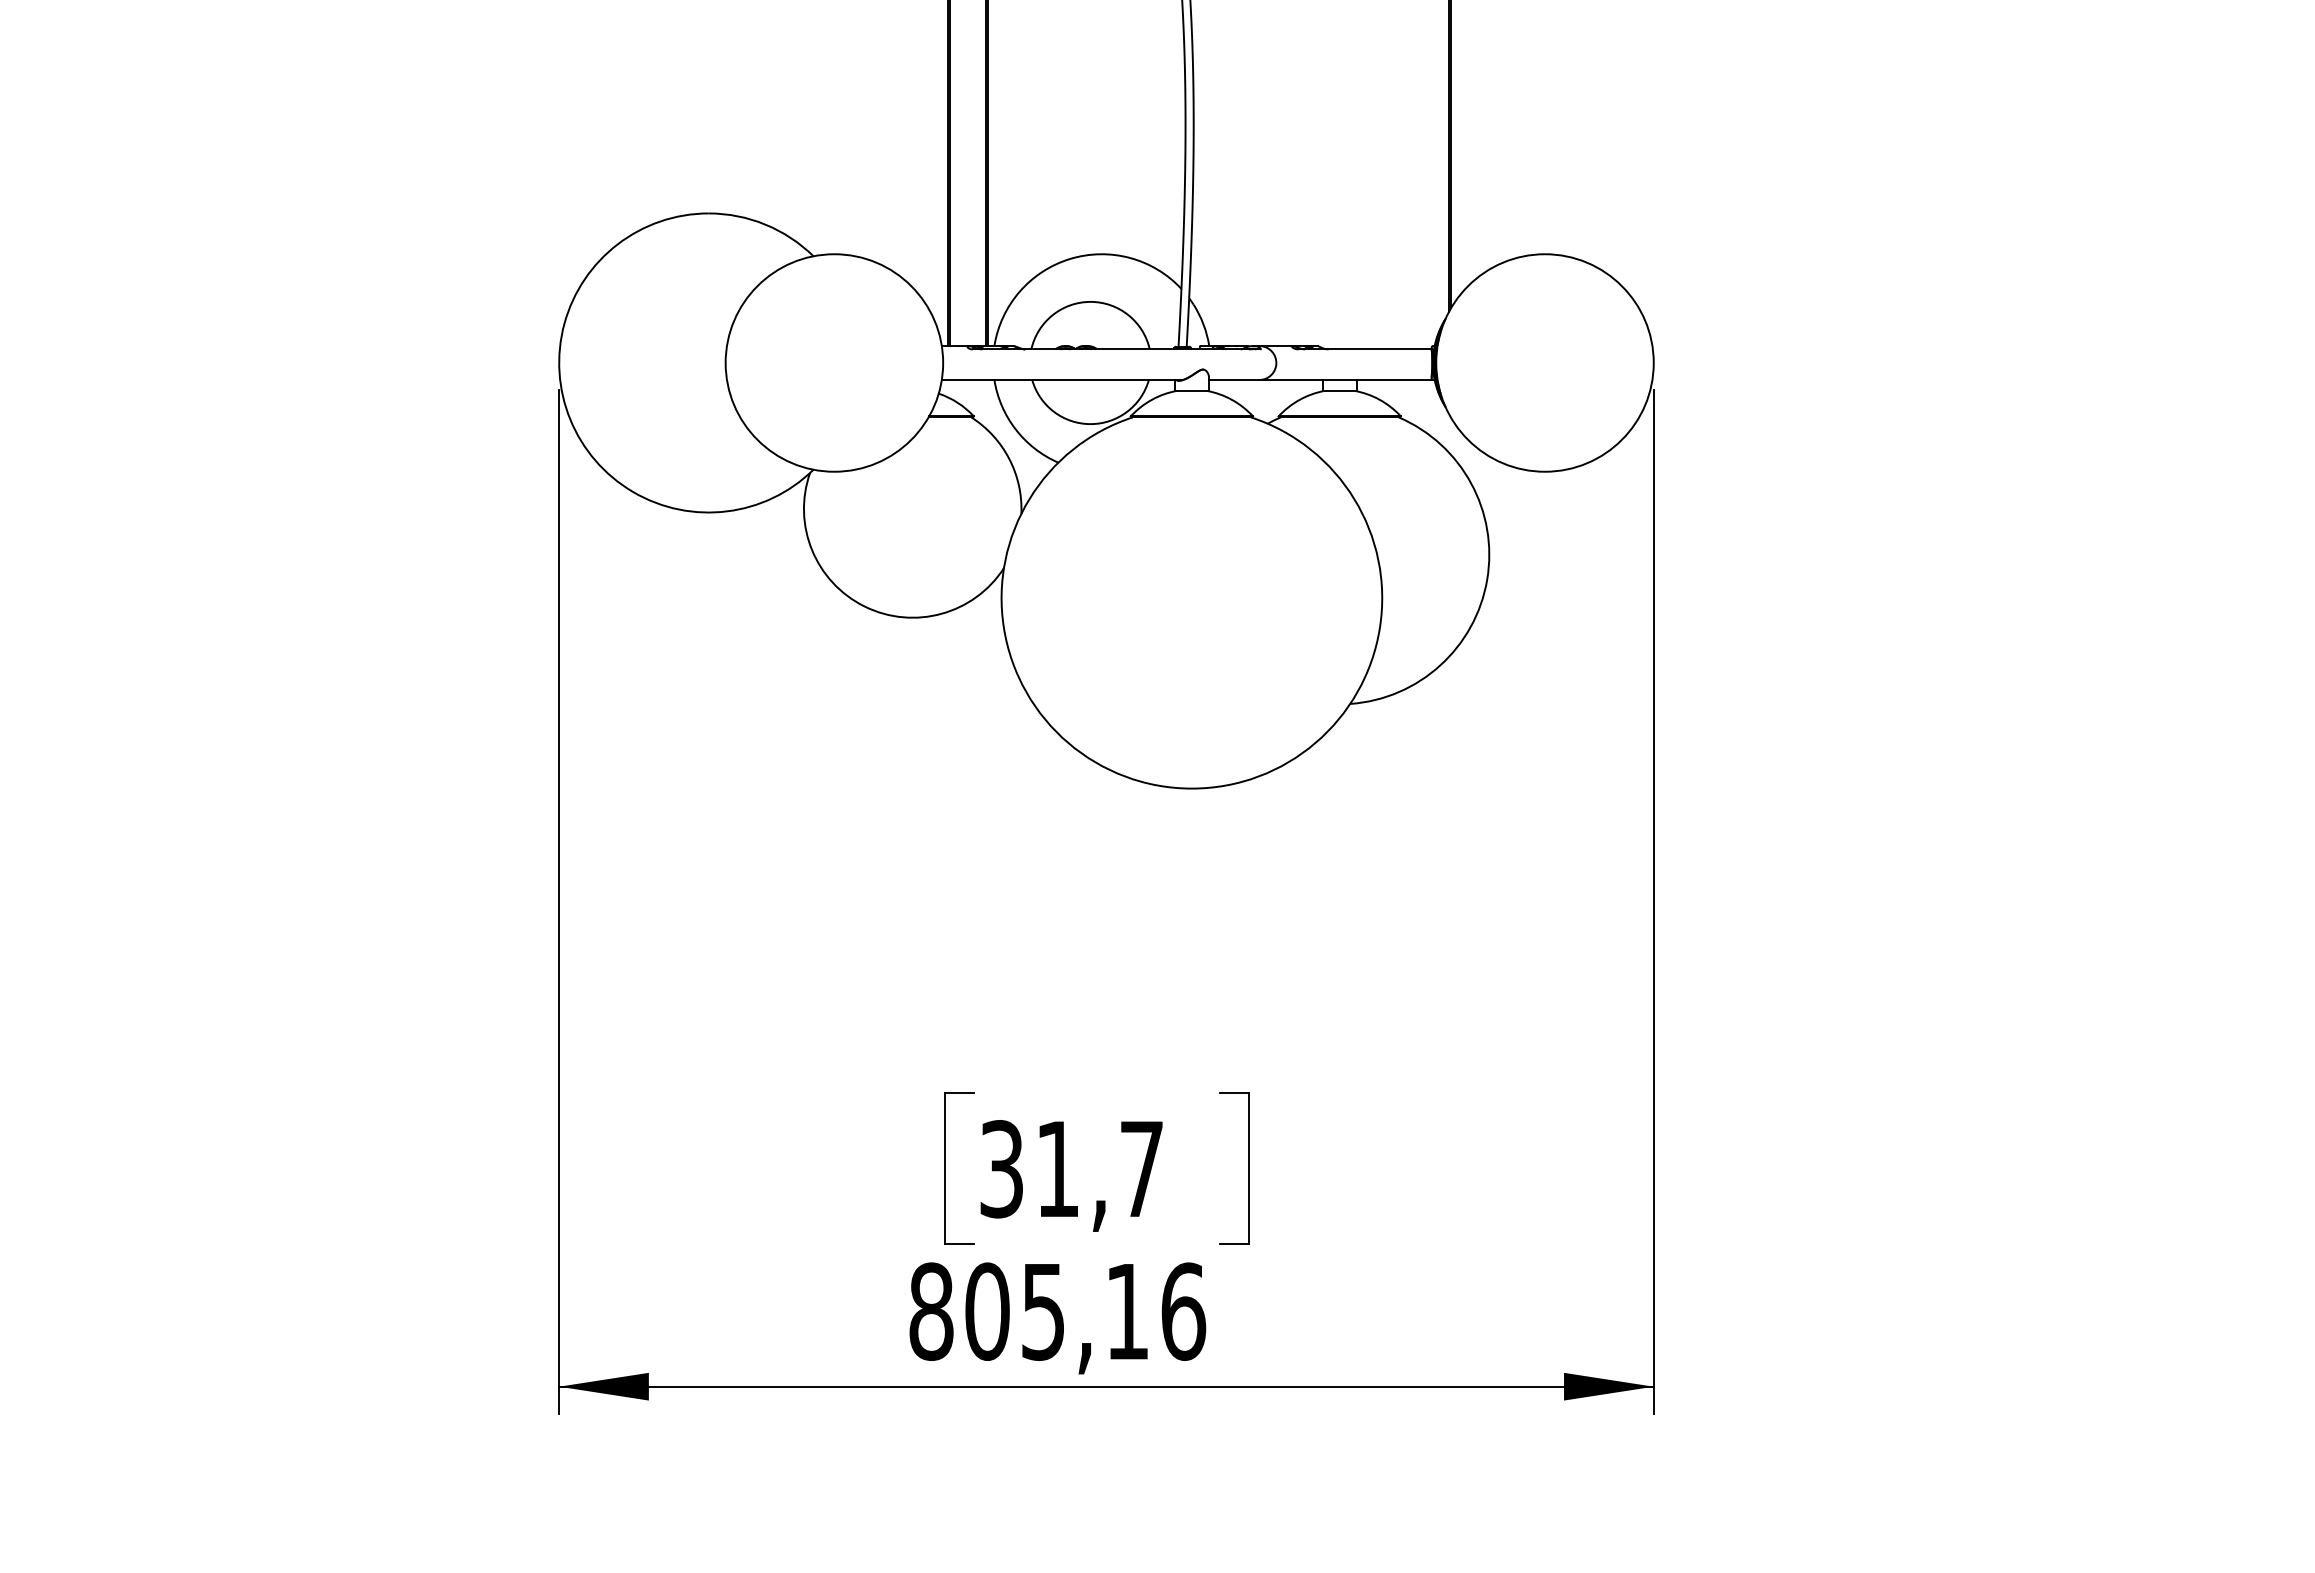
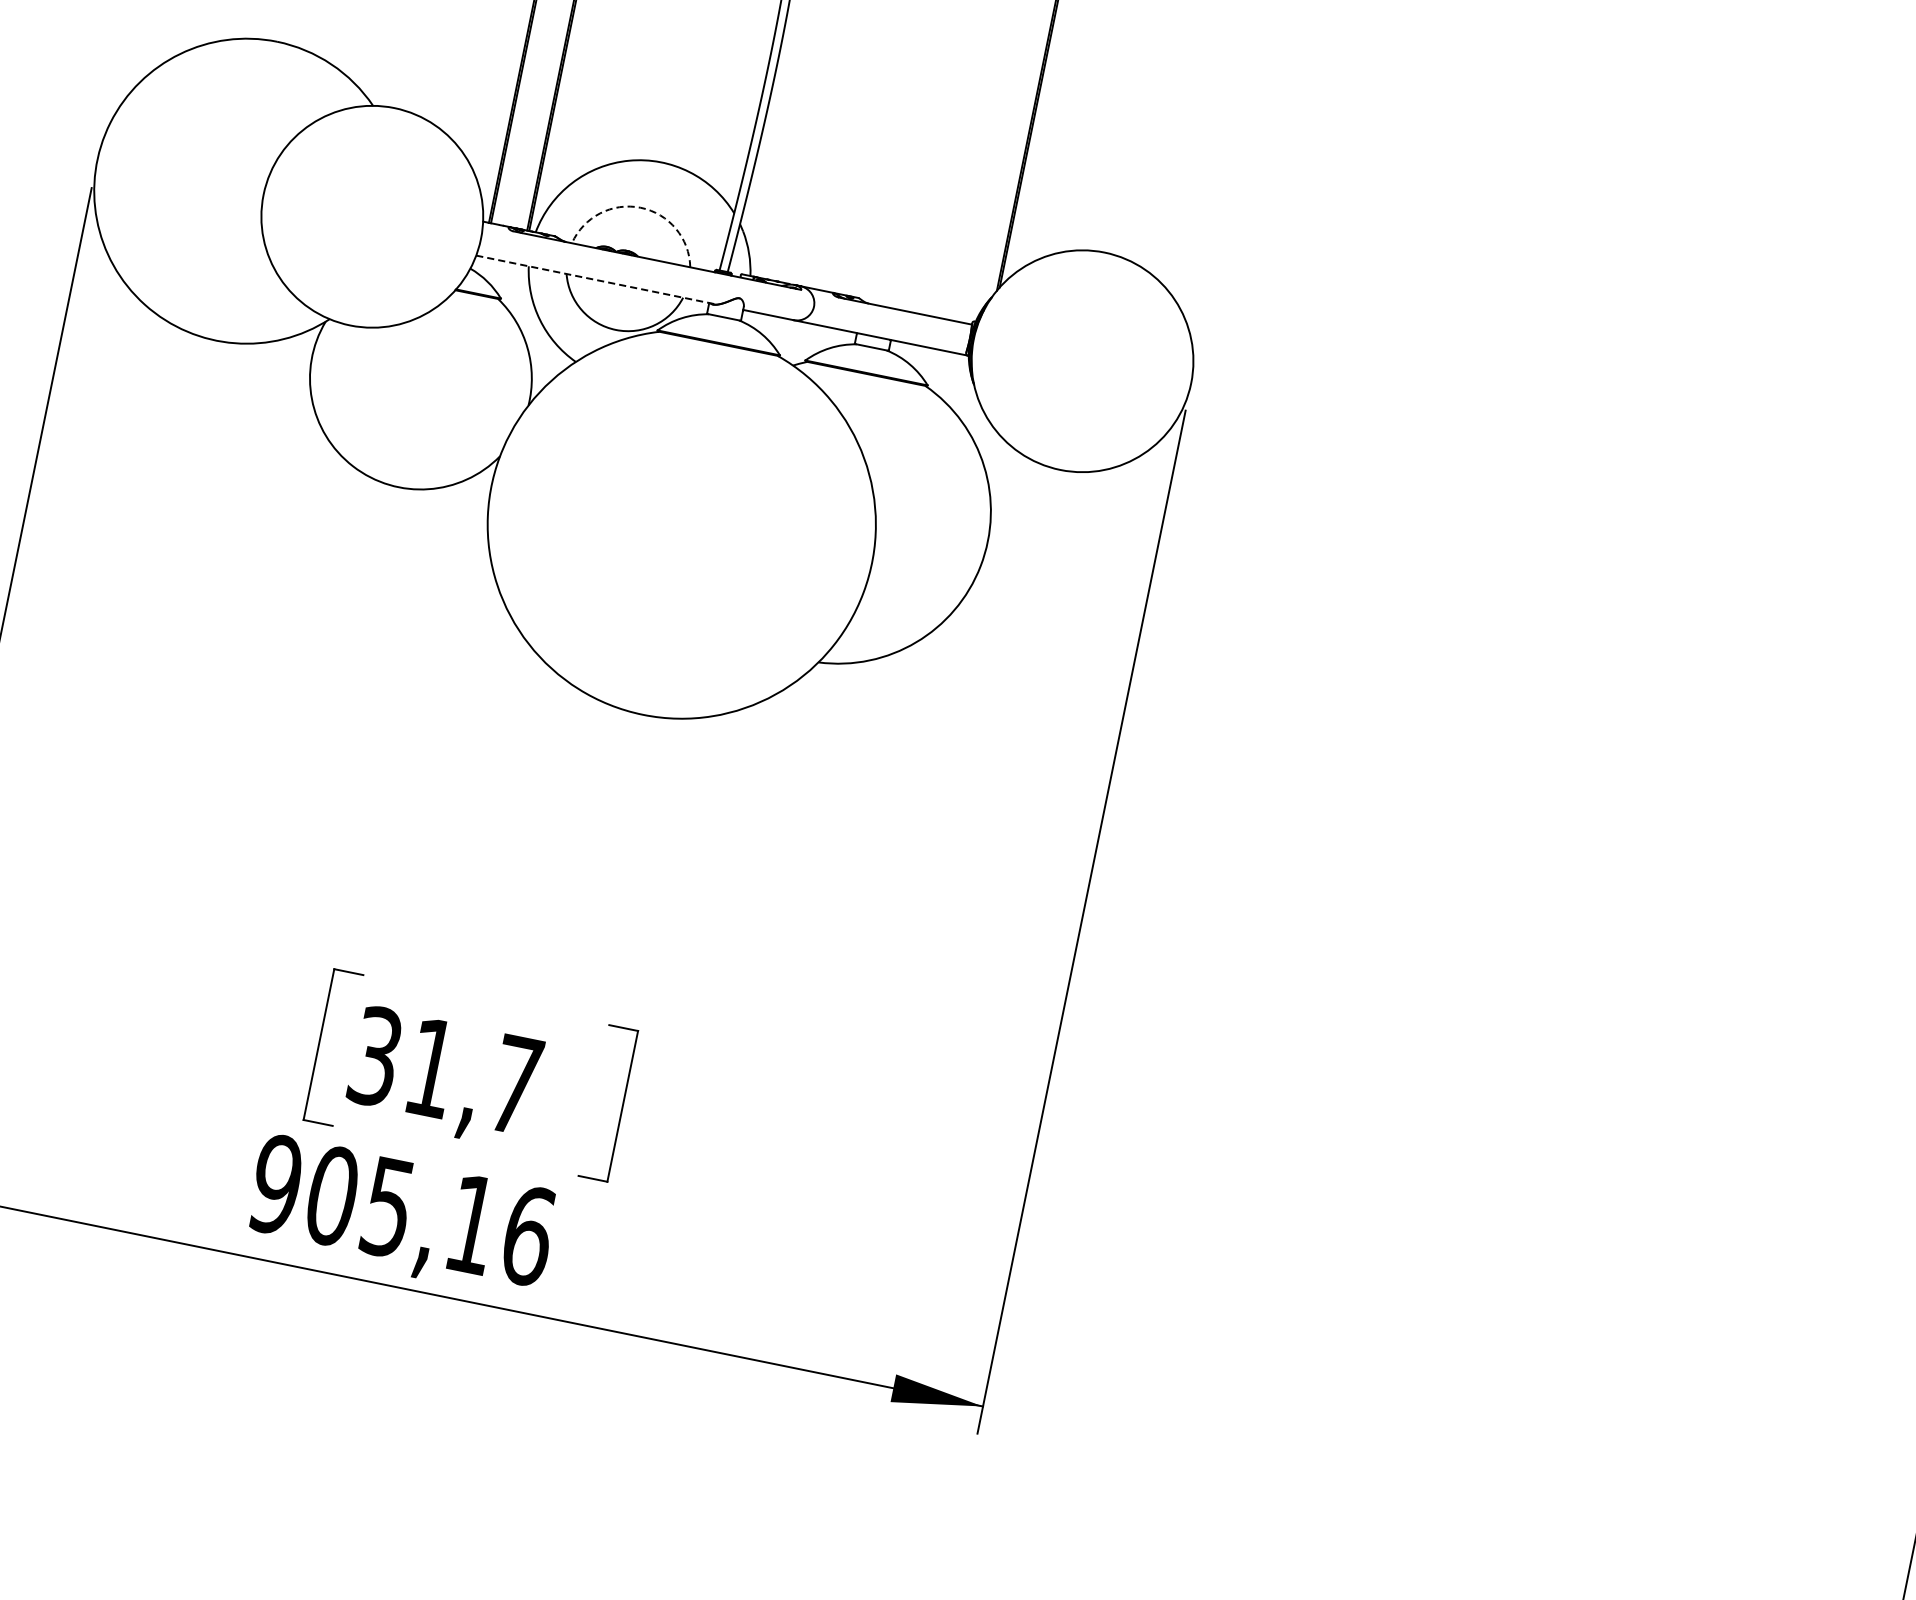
arc: (1090, 301) -> (640, 207), solid -> dashed
line: (1062, 380) -> (596, 280), solid -> dashed
text: (931, 1311) -> (276, 1184), 805,16 -> 905,16

